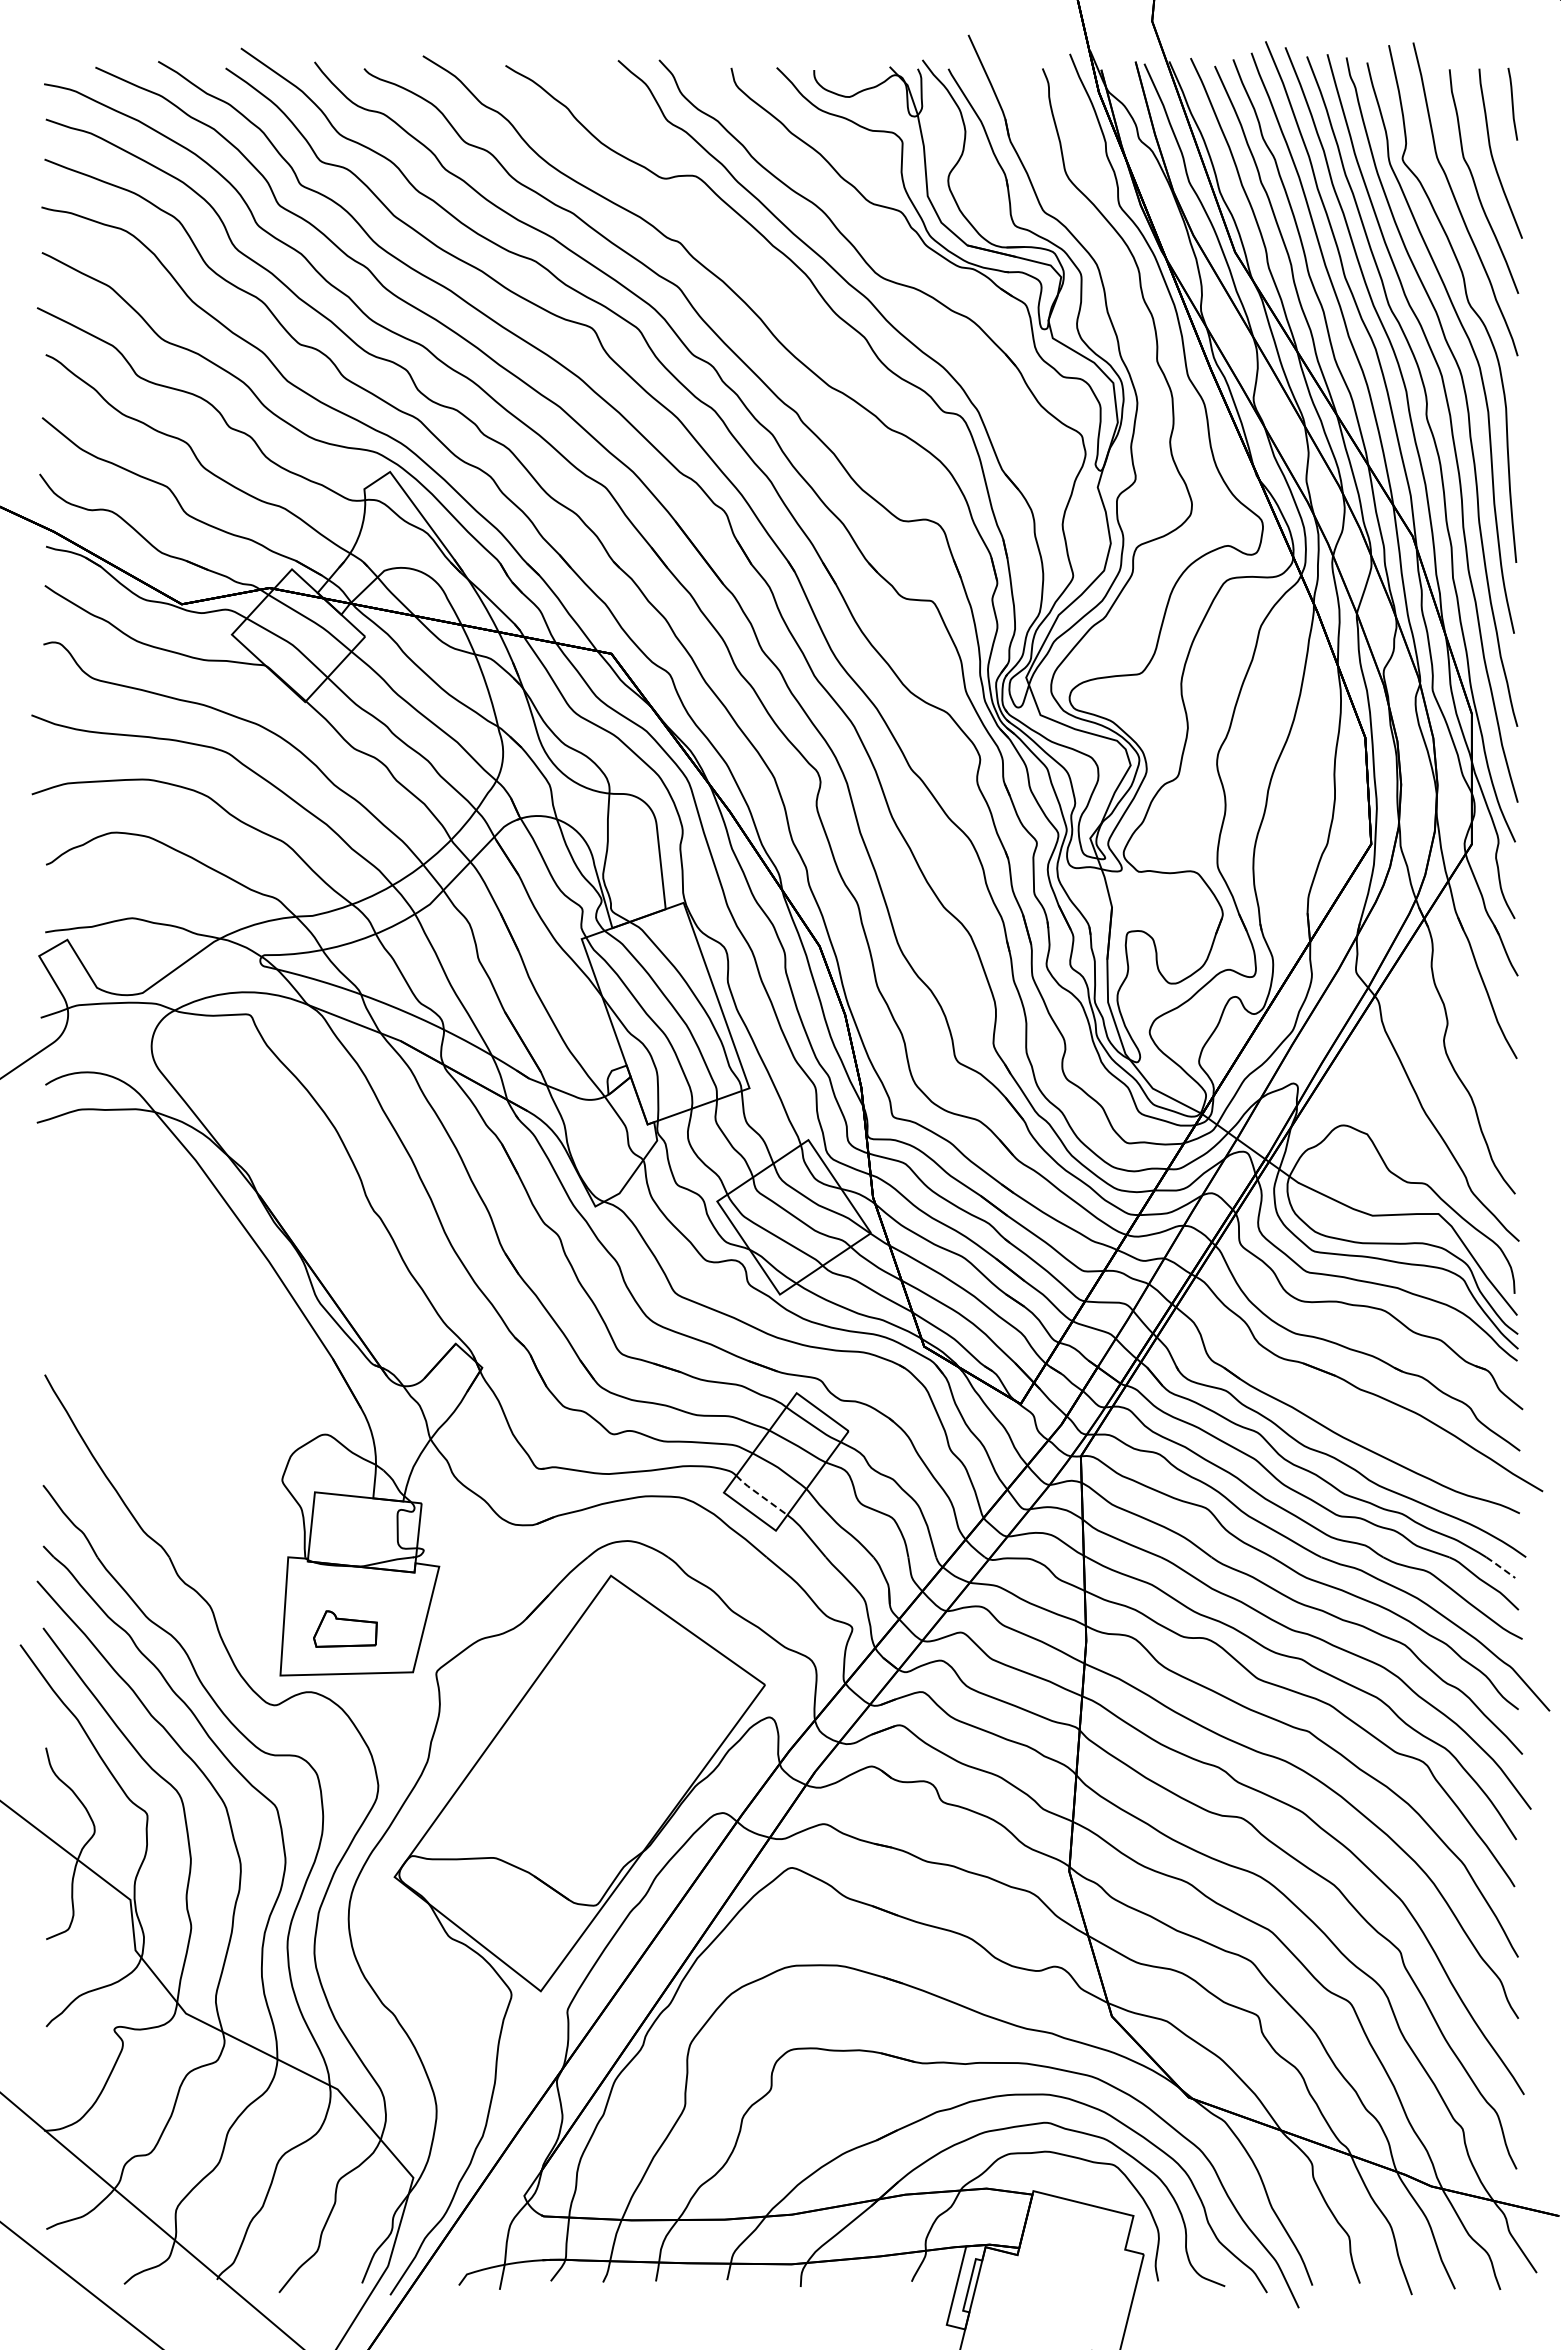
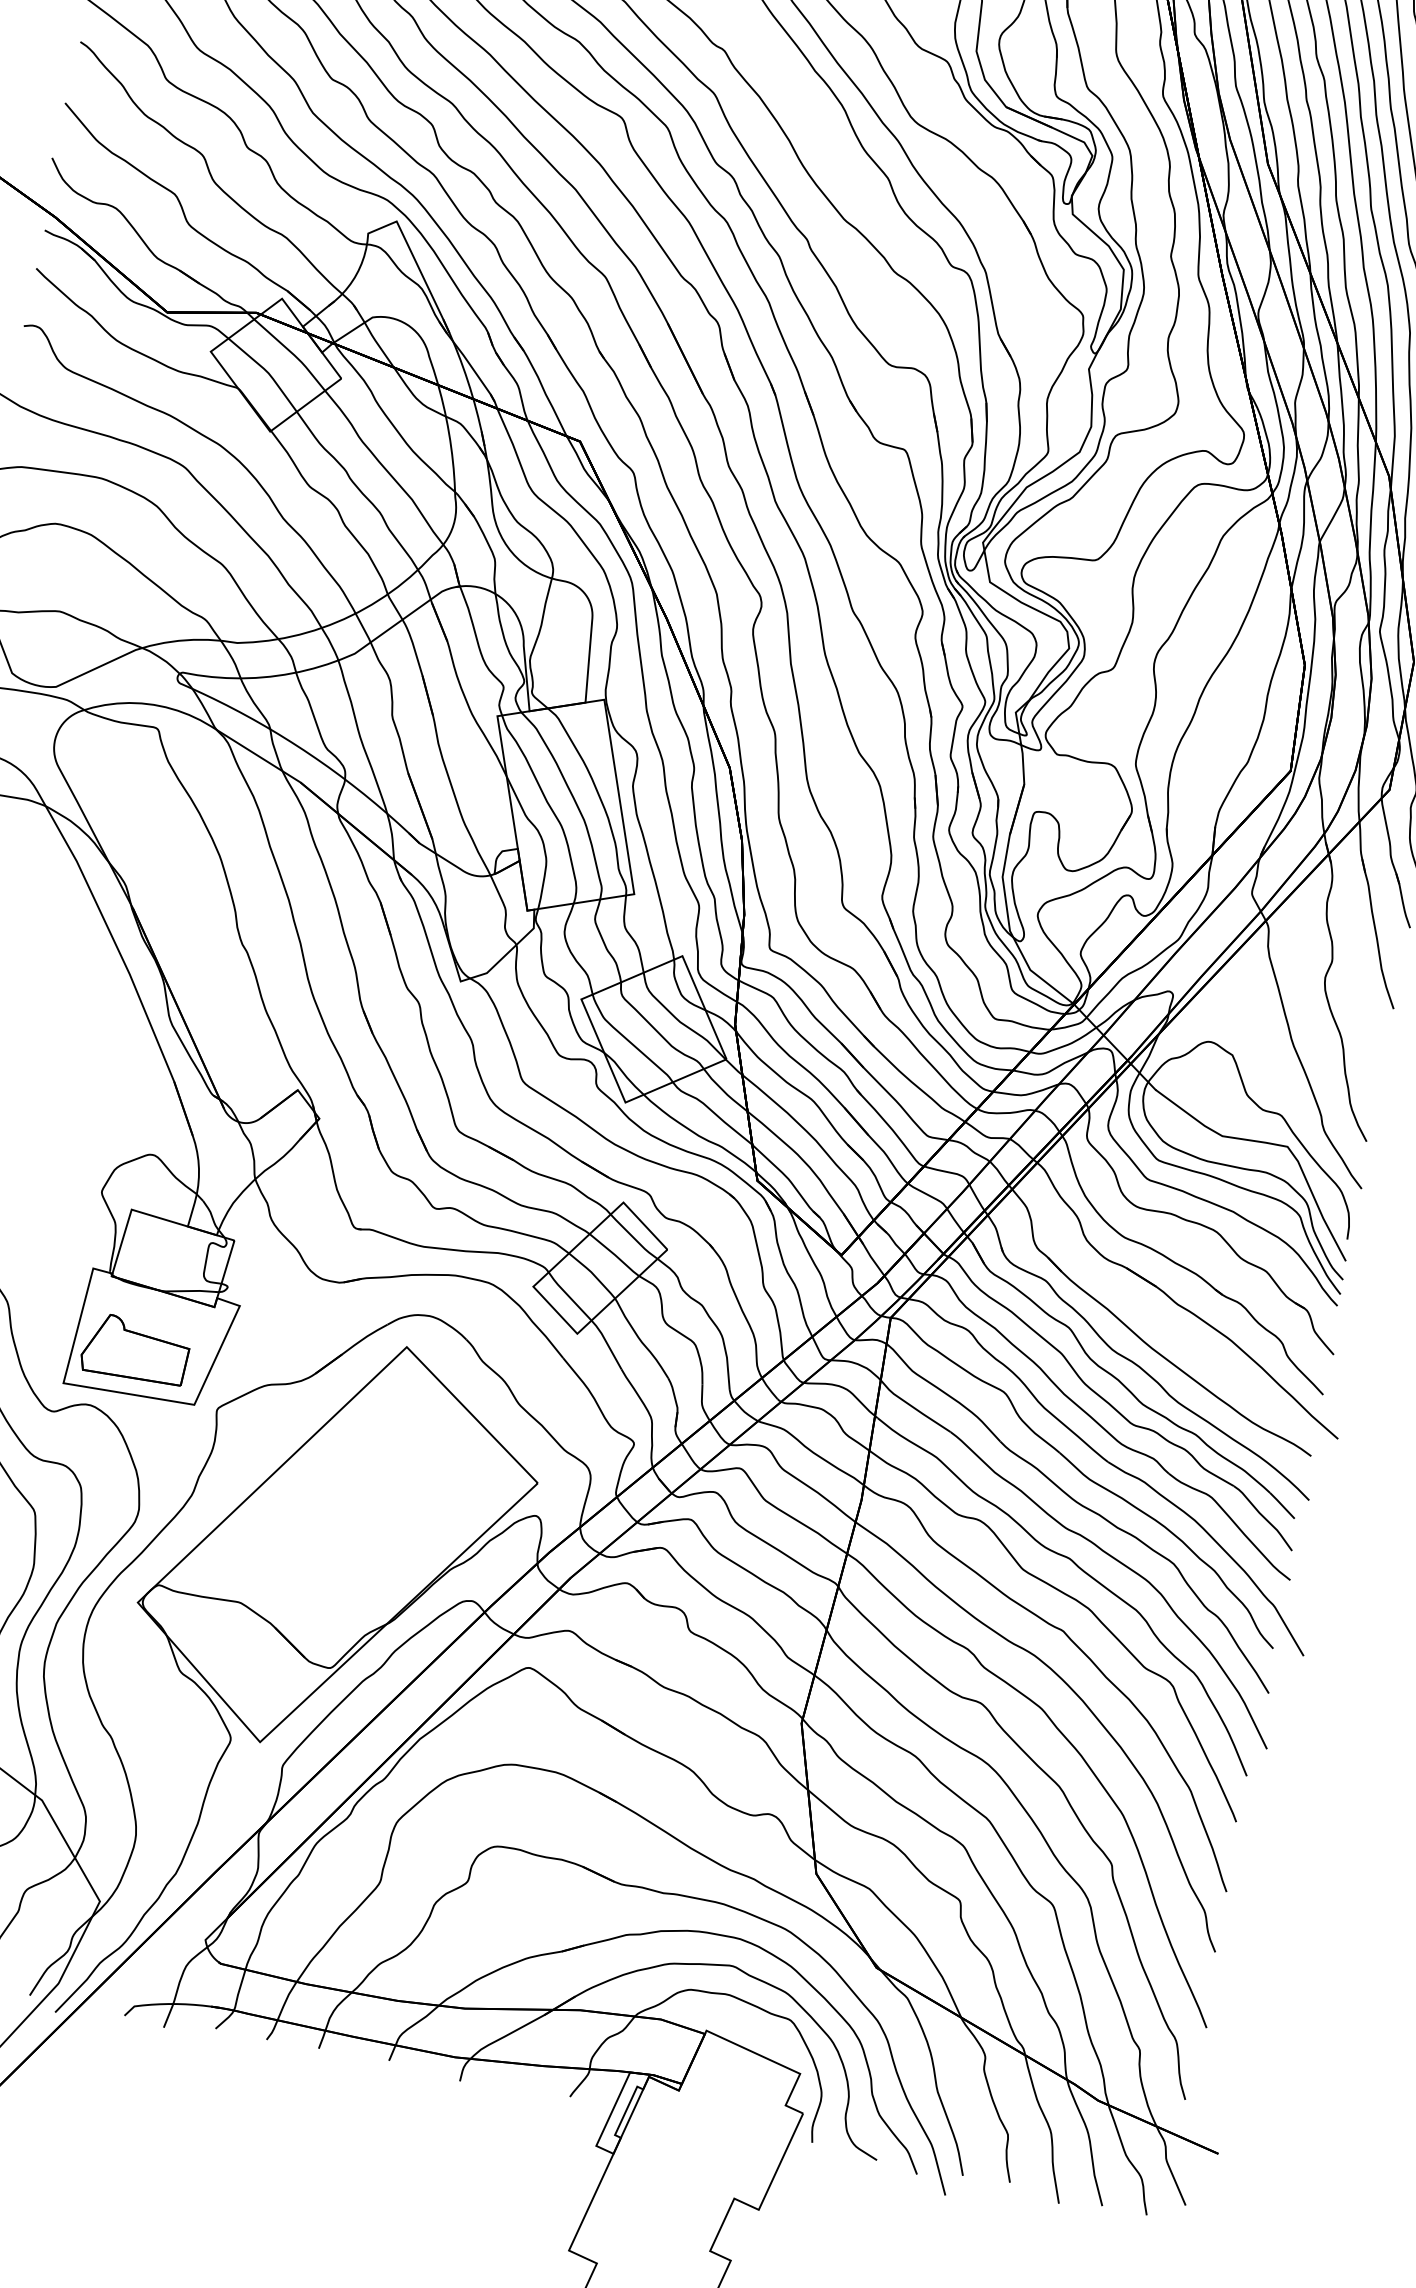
line: (760, 1495) -> (568, 1296), dashed -> solid
line: (1500, 1567) -> (1282, 1505), dashed -> solid
part: (345, 1628) -> (136, 1349), size x1.67

